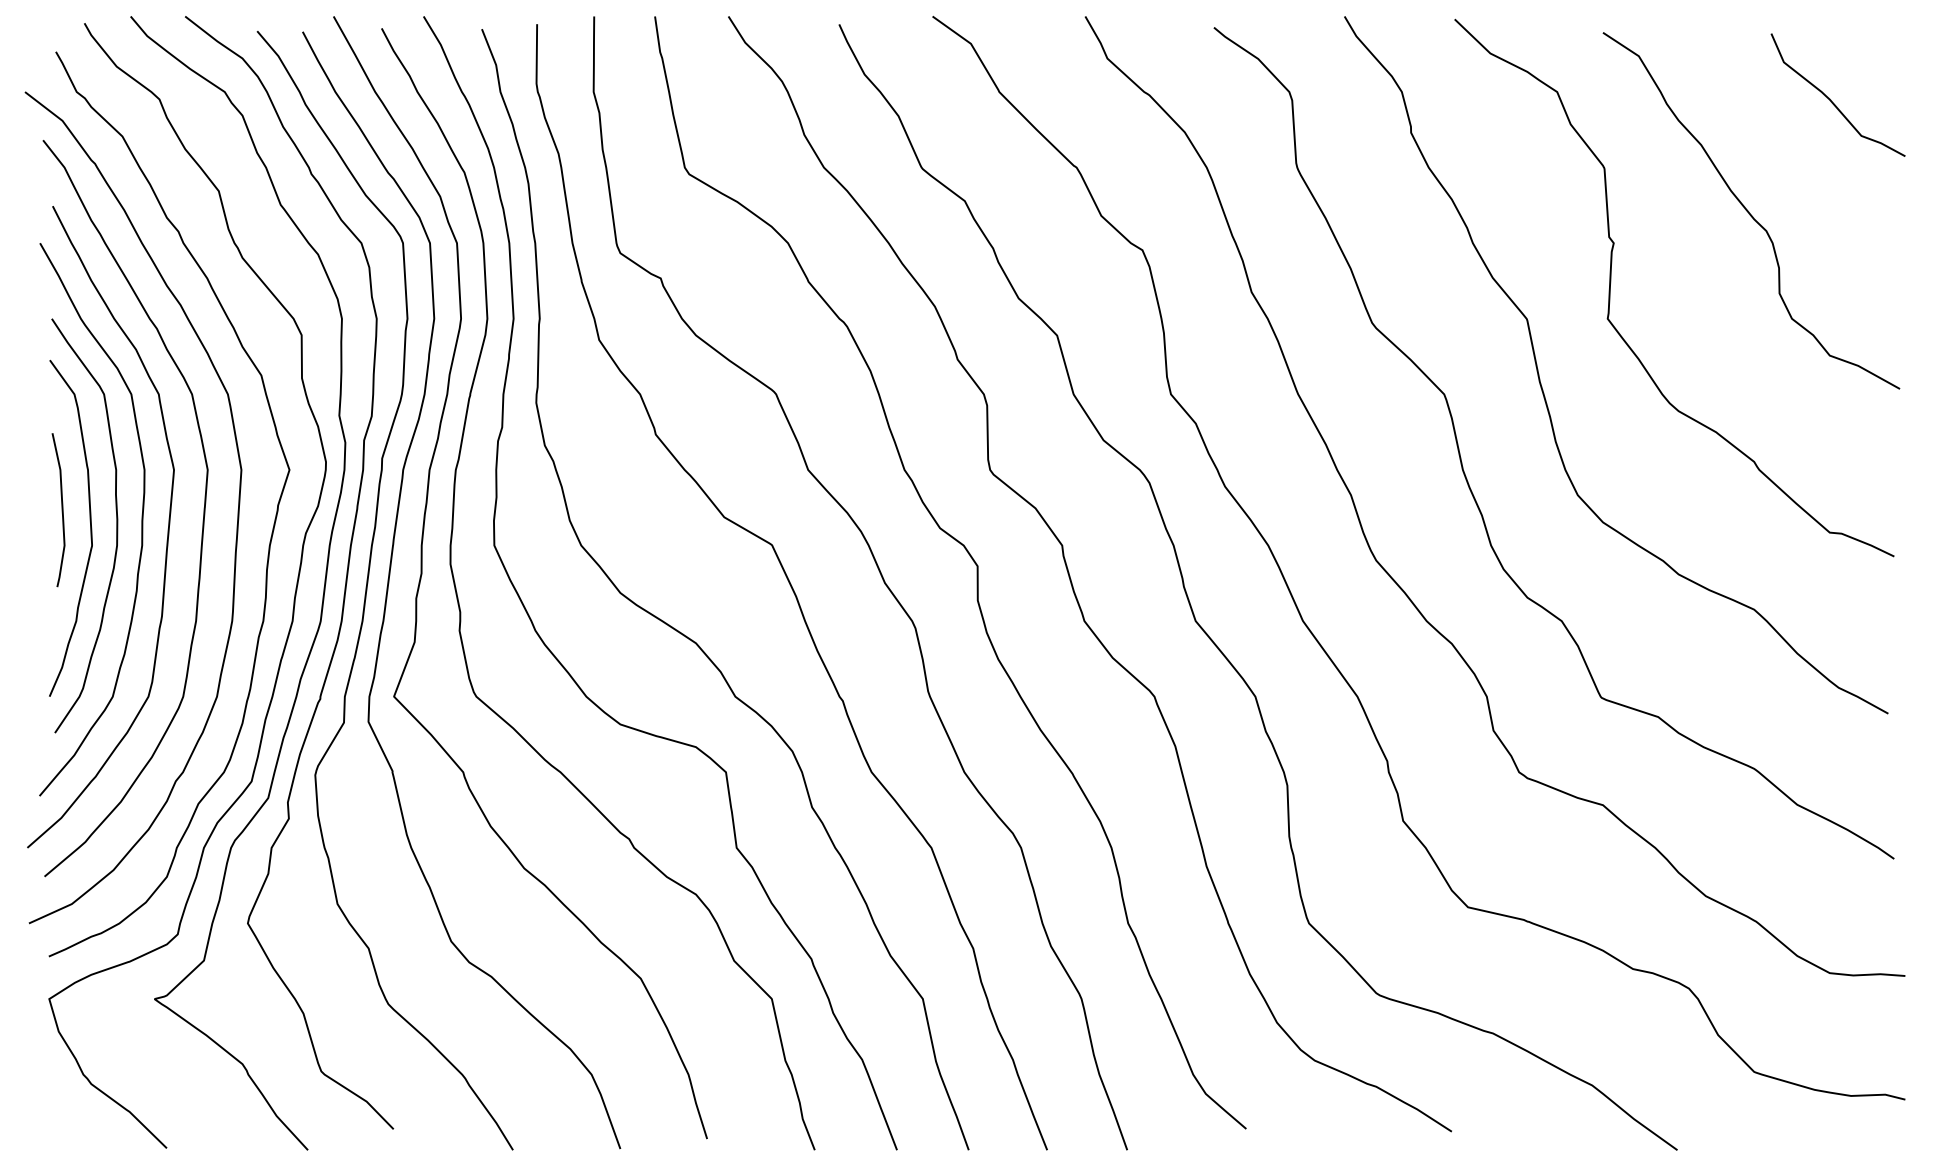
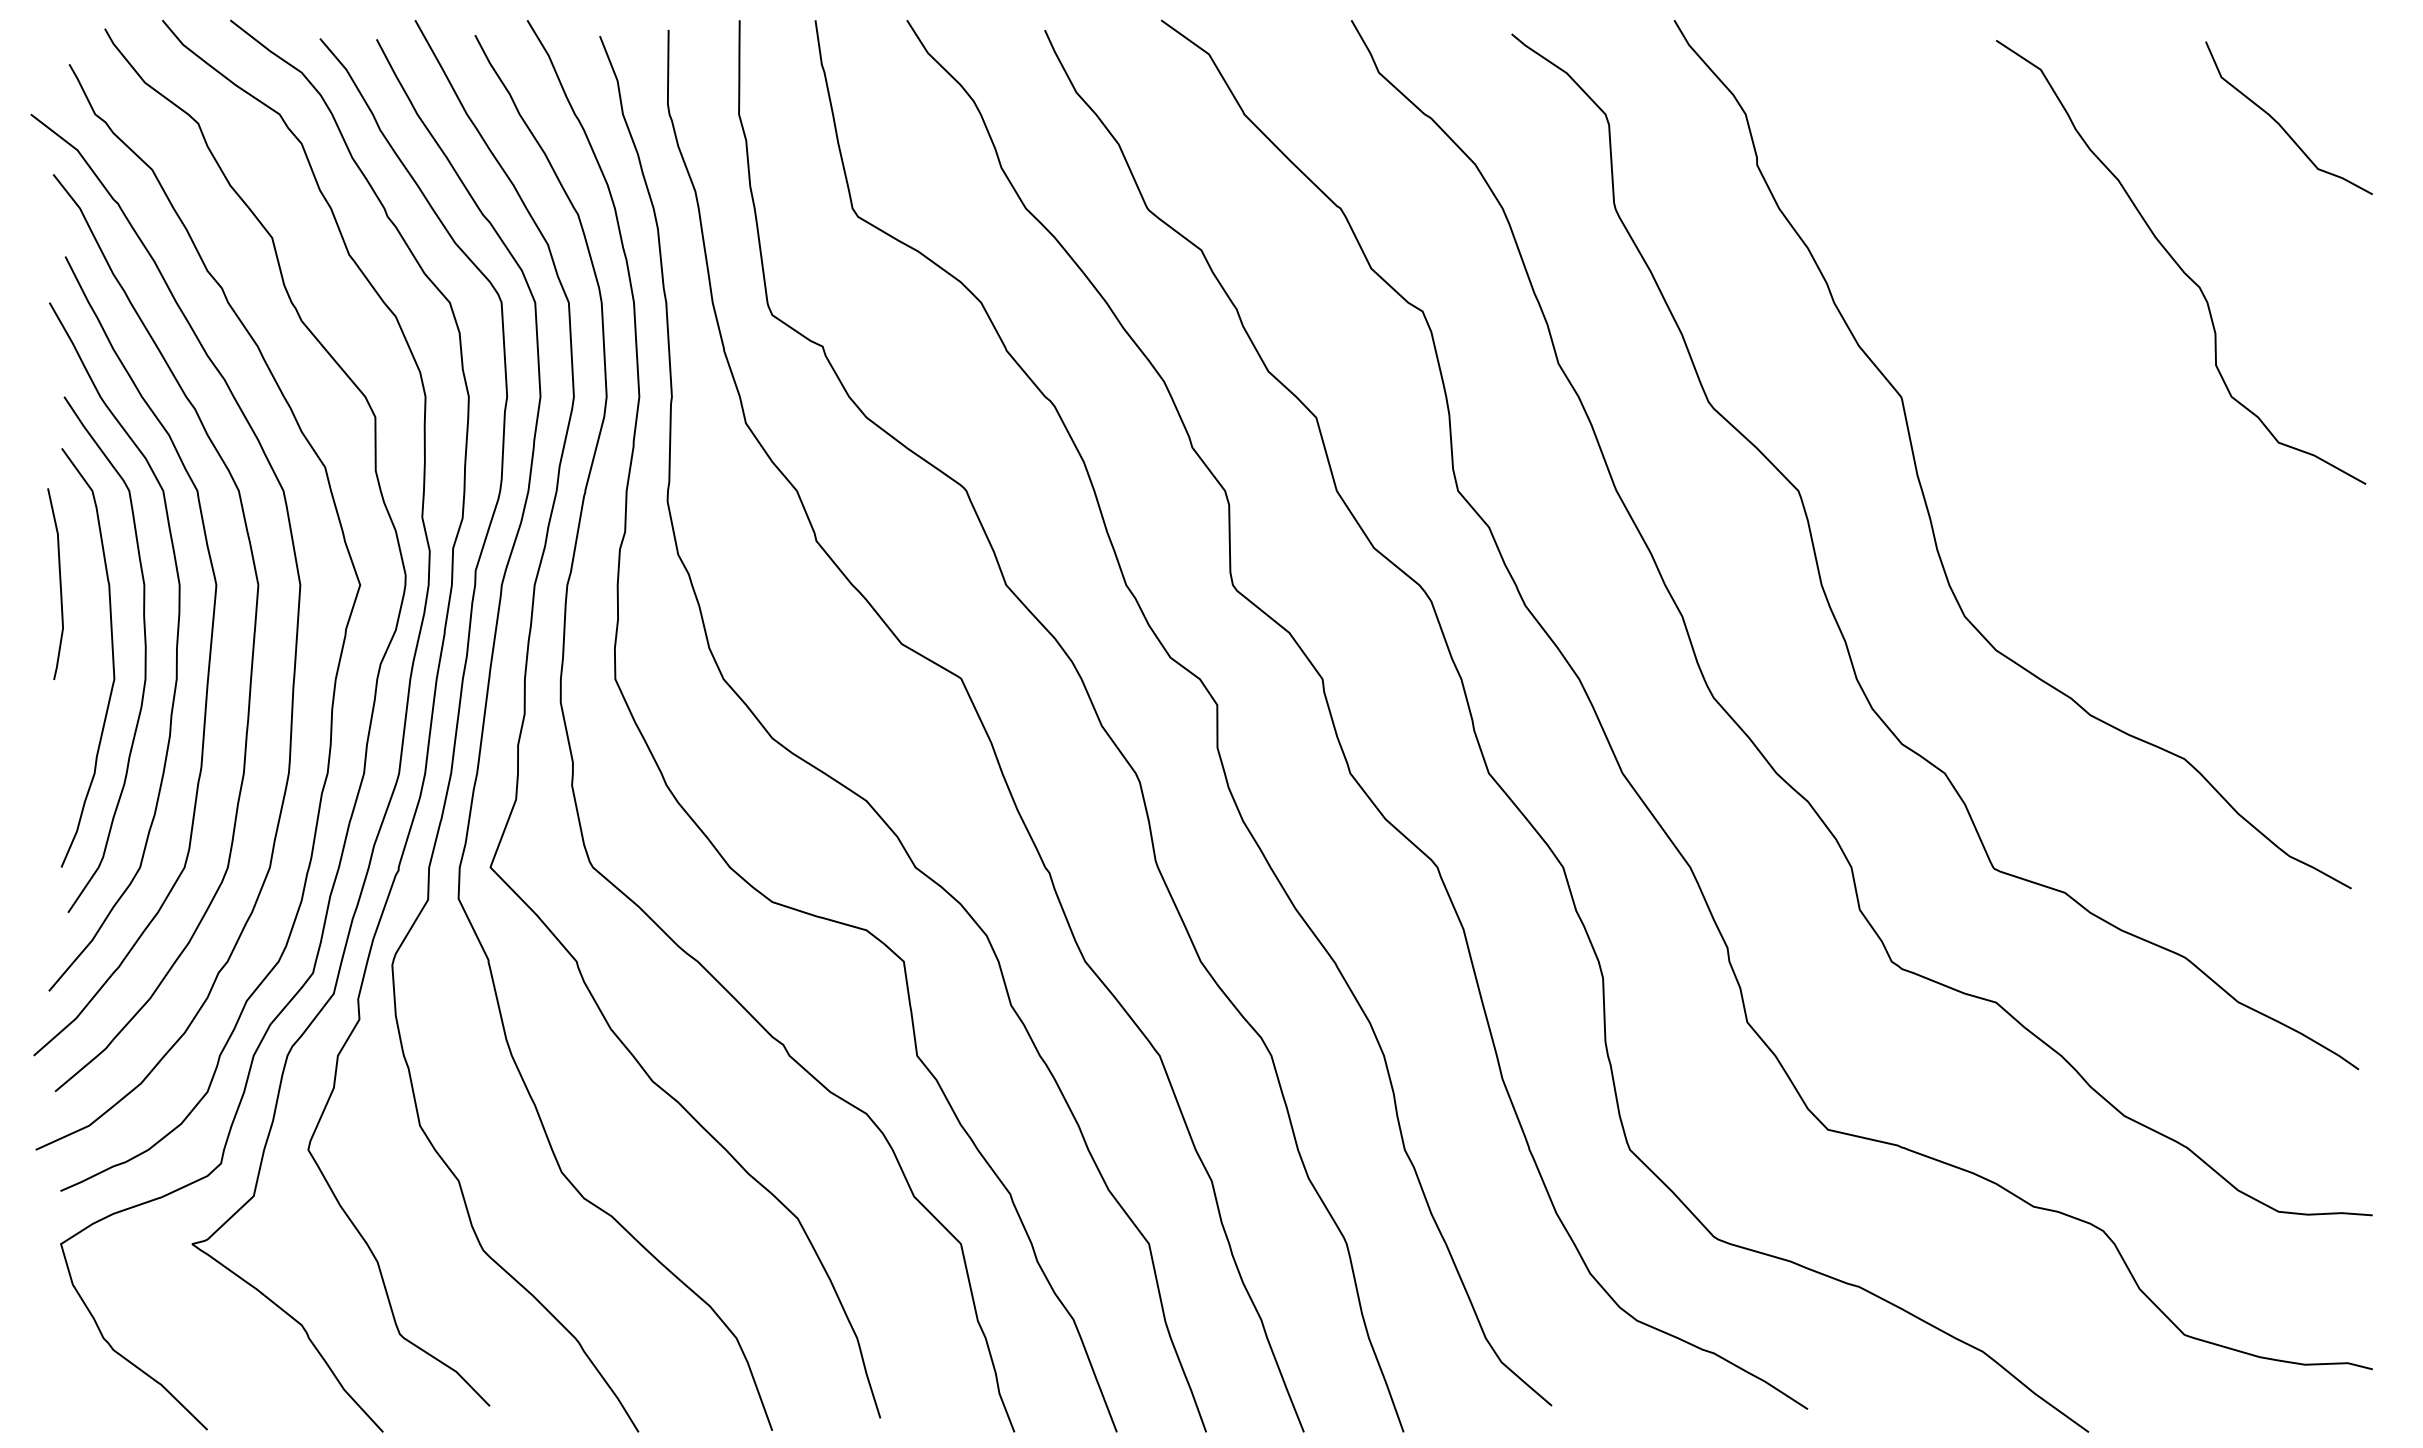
curve: (1611, 281) -> (2006, 350), removed
curve: (61, 509) -> (59, 583), moved

